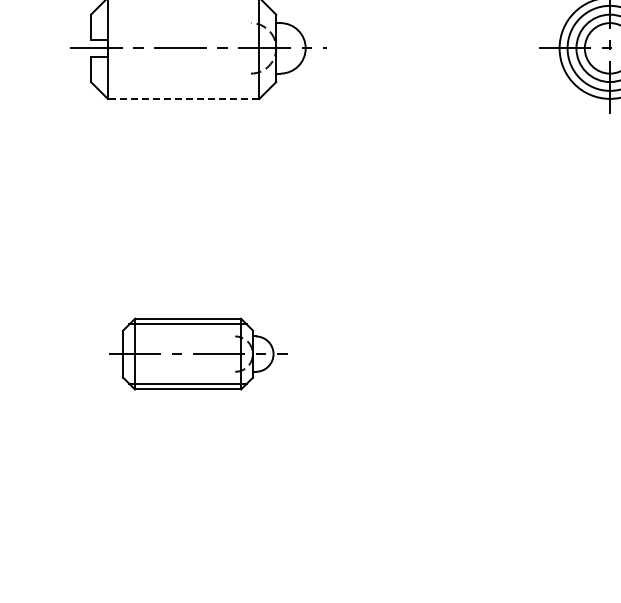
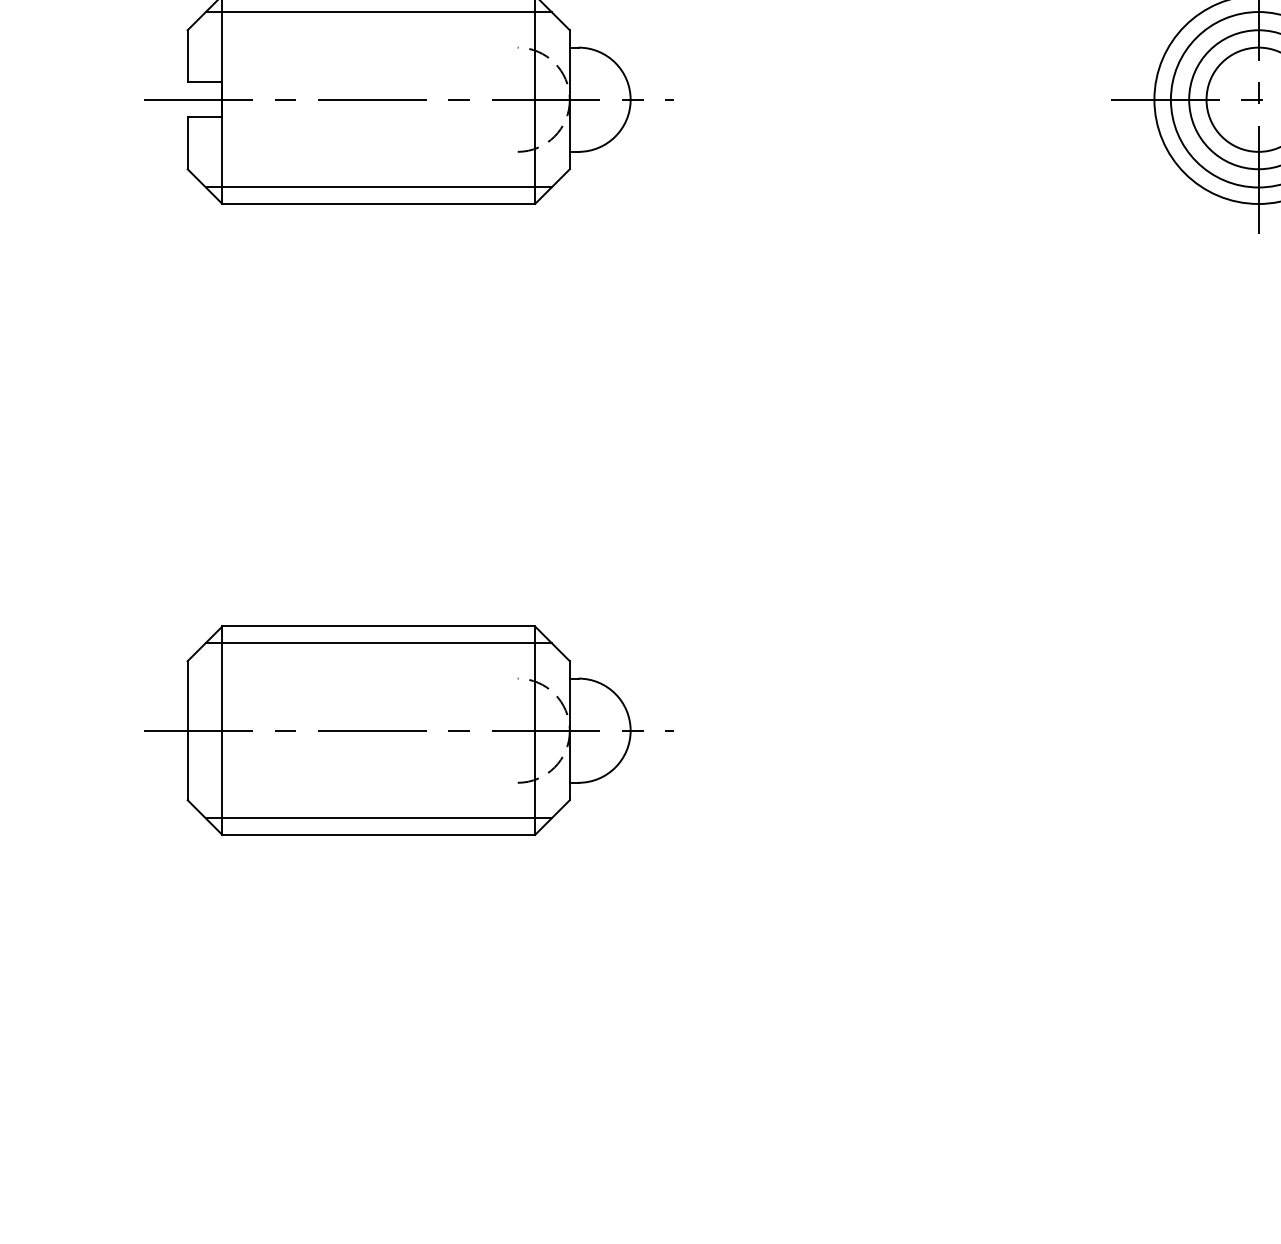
line: (183, 5) -> (378, 11), added
line: (183, 90) -> (378, 186), added
line: (183, 98) -> (378, 203), dashed -> solid
part: (198, 353) -> (409, 729), size x1.43

